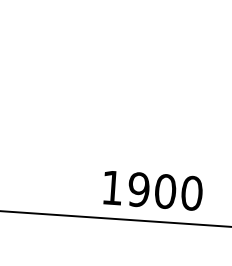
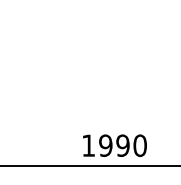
text: (164, 191) -> (122, 145), 1900 -> 1990

